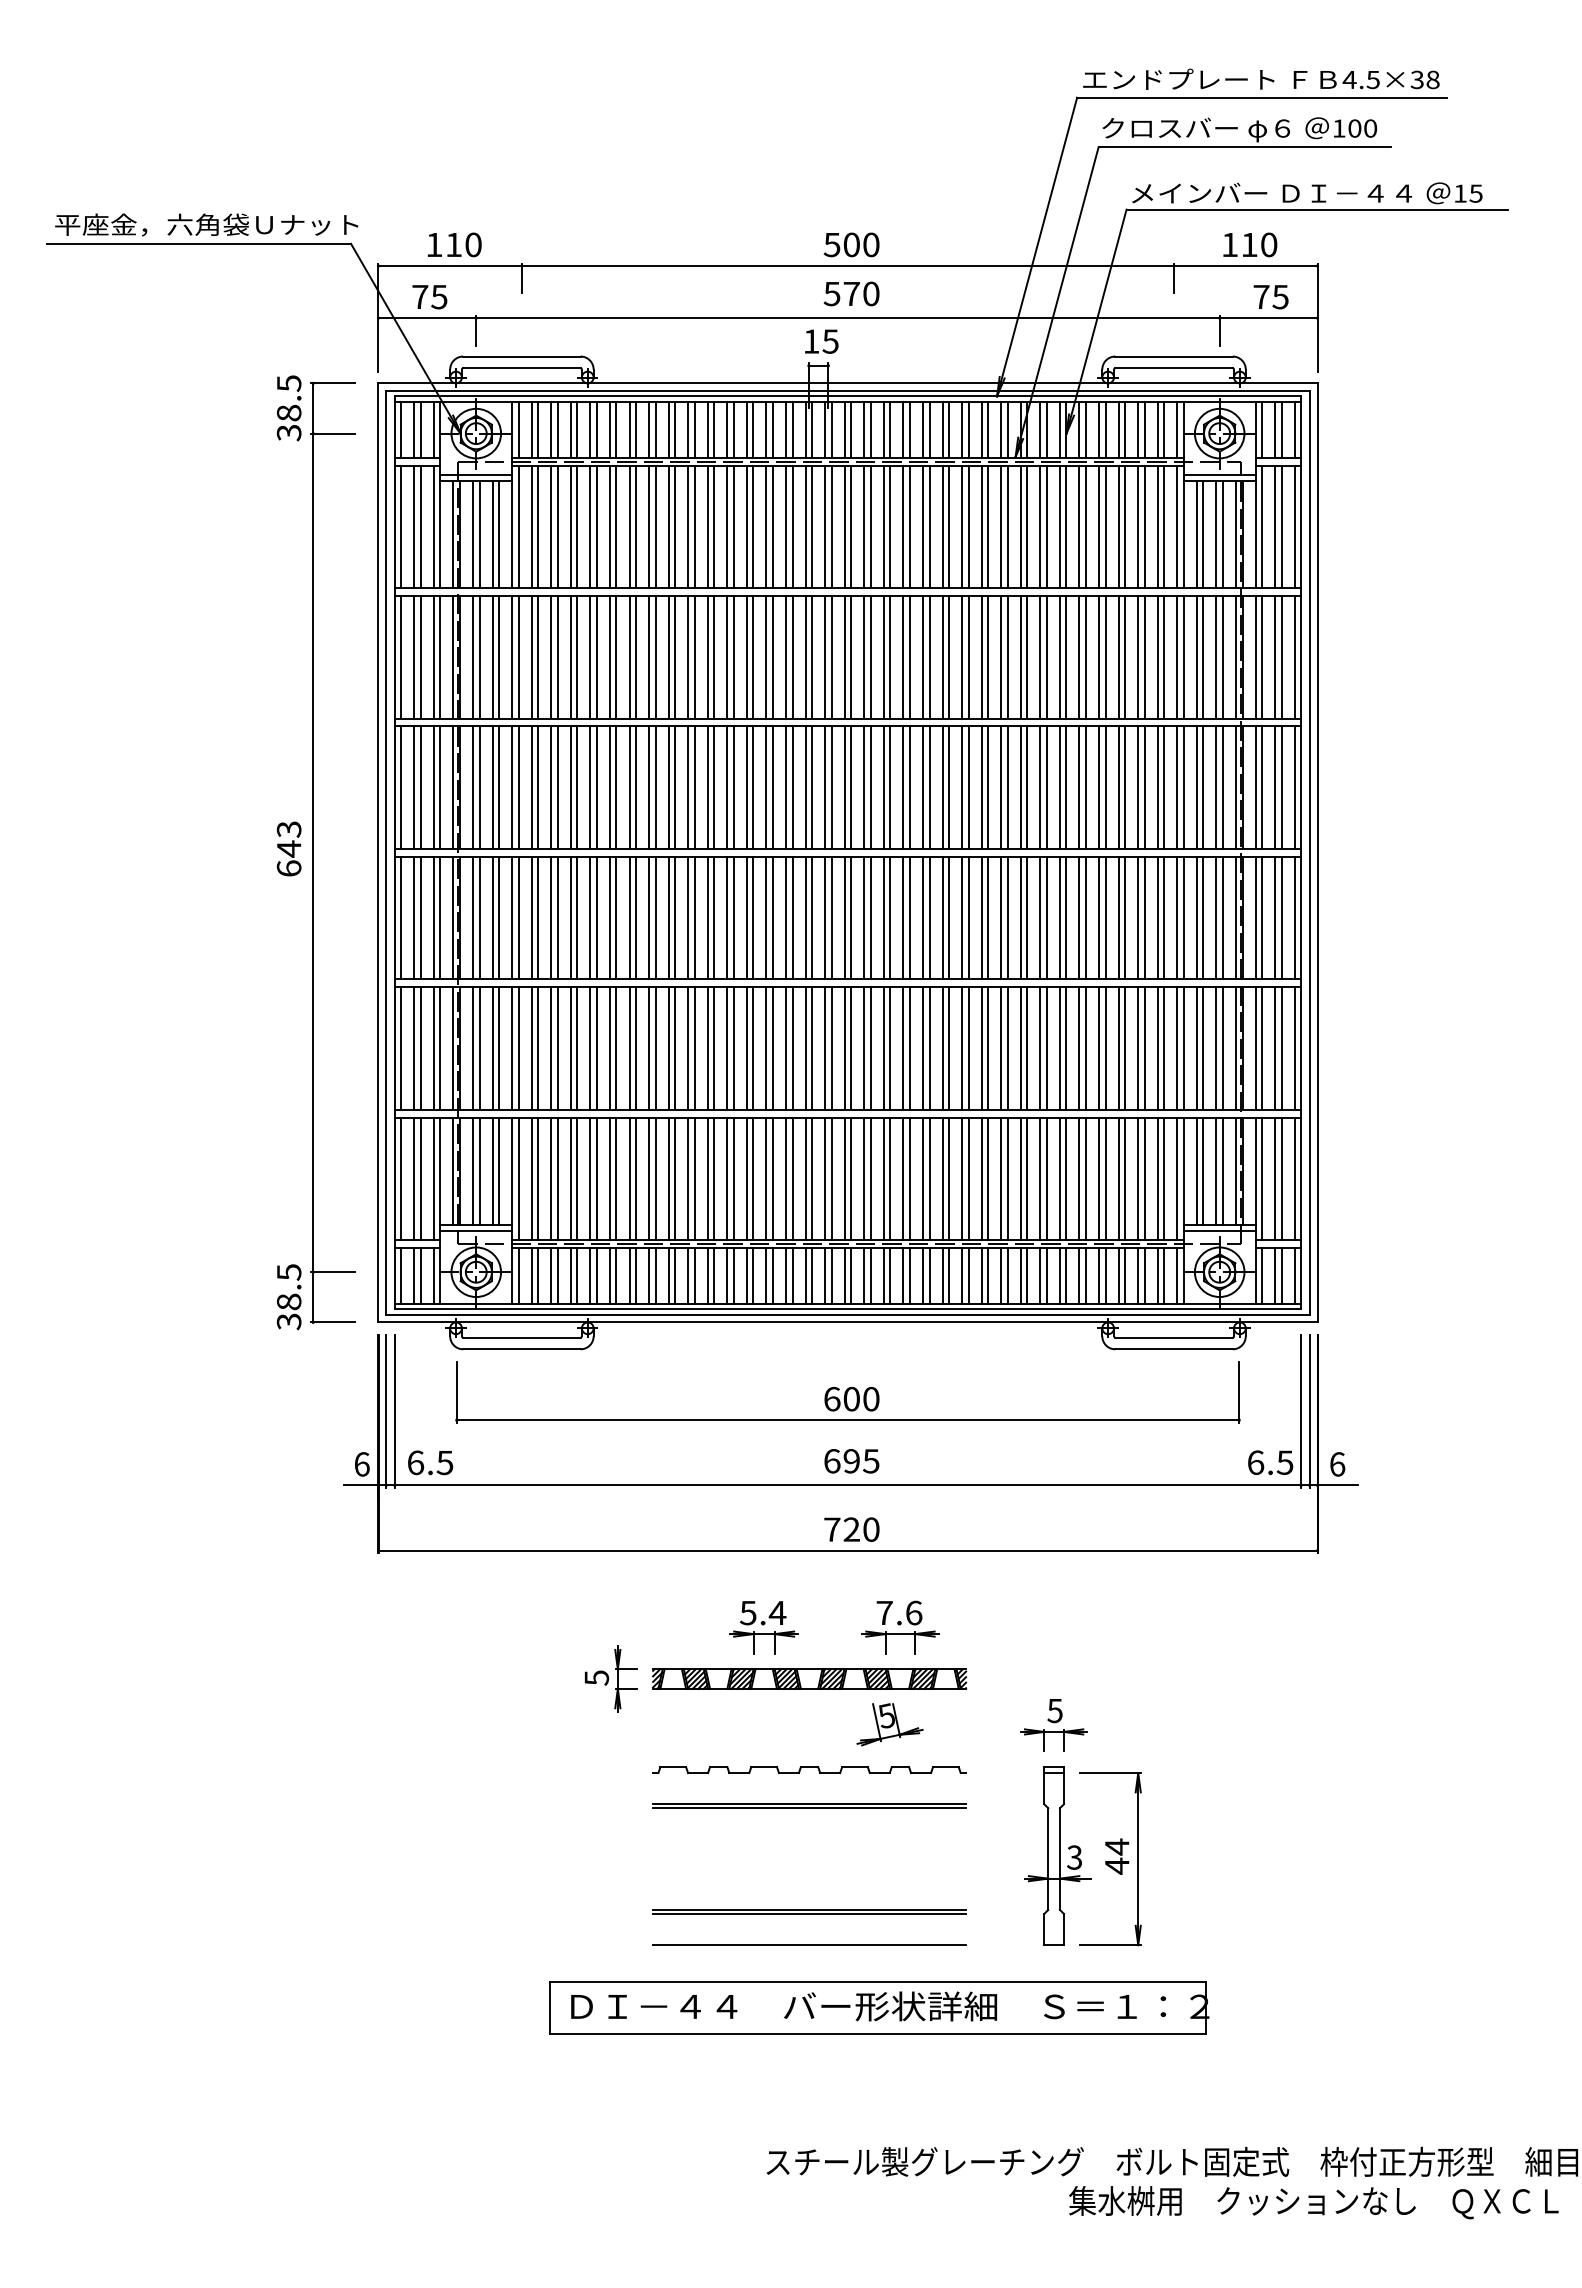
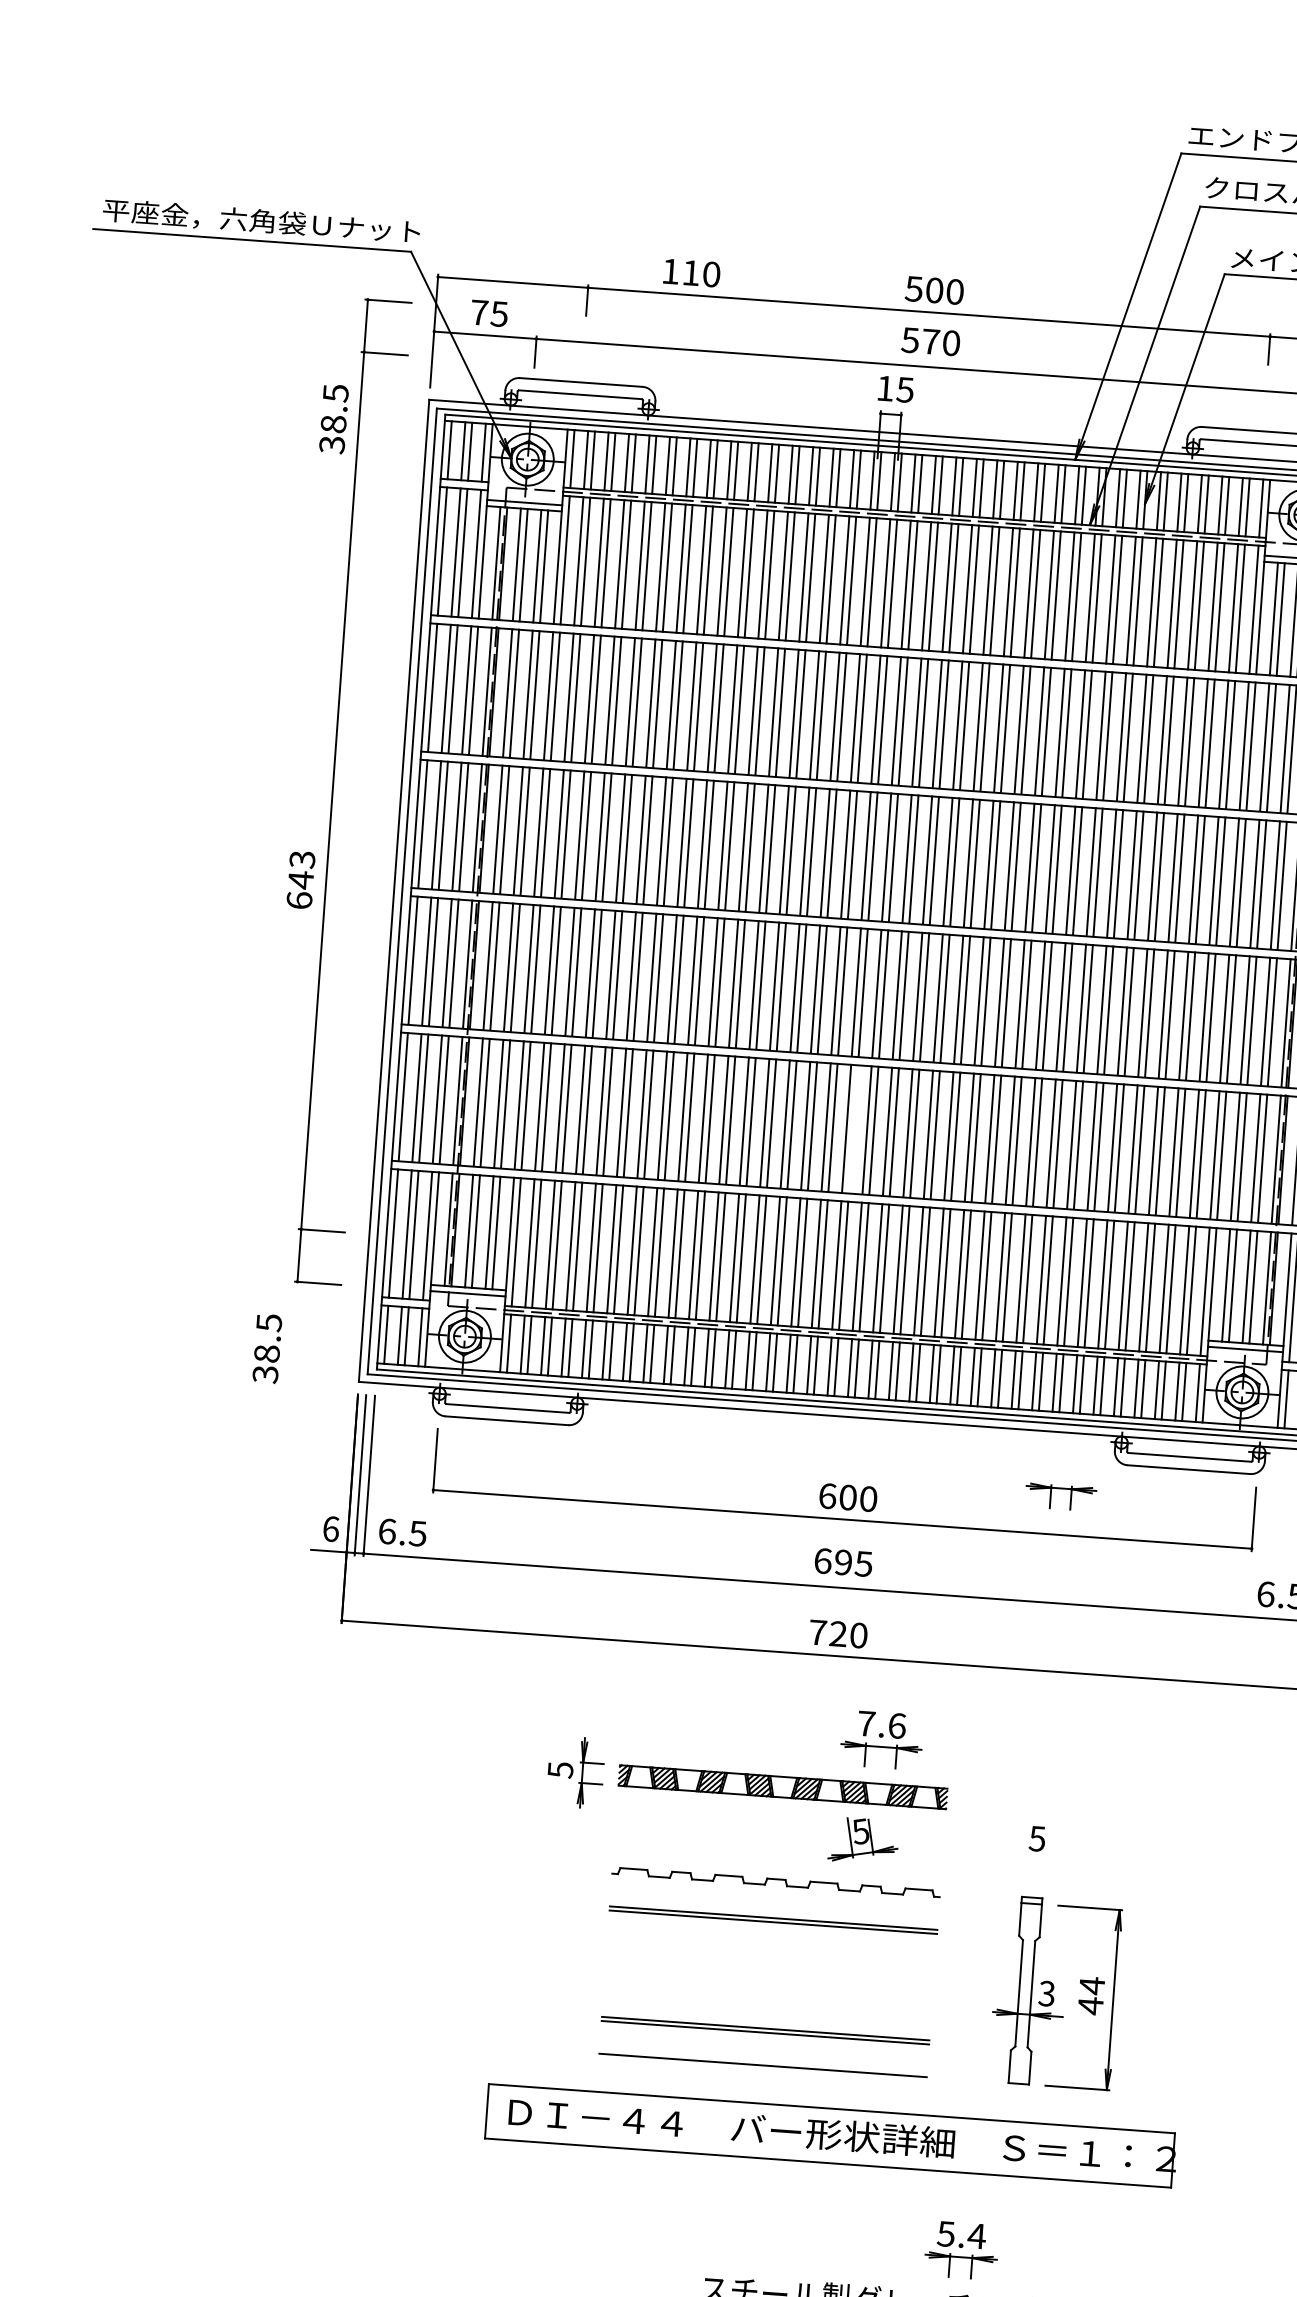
text: (454, 244) -> (691, 272), moved
part: (313, 852) -> (333, 790), moved
line: (831, 1048) -> (853, 1129), removed
part: (763, 1627) -> (961, 2250), moved
part: (1053, 1732) -> (1060, 1489), moved

